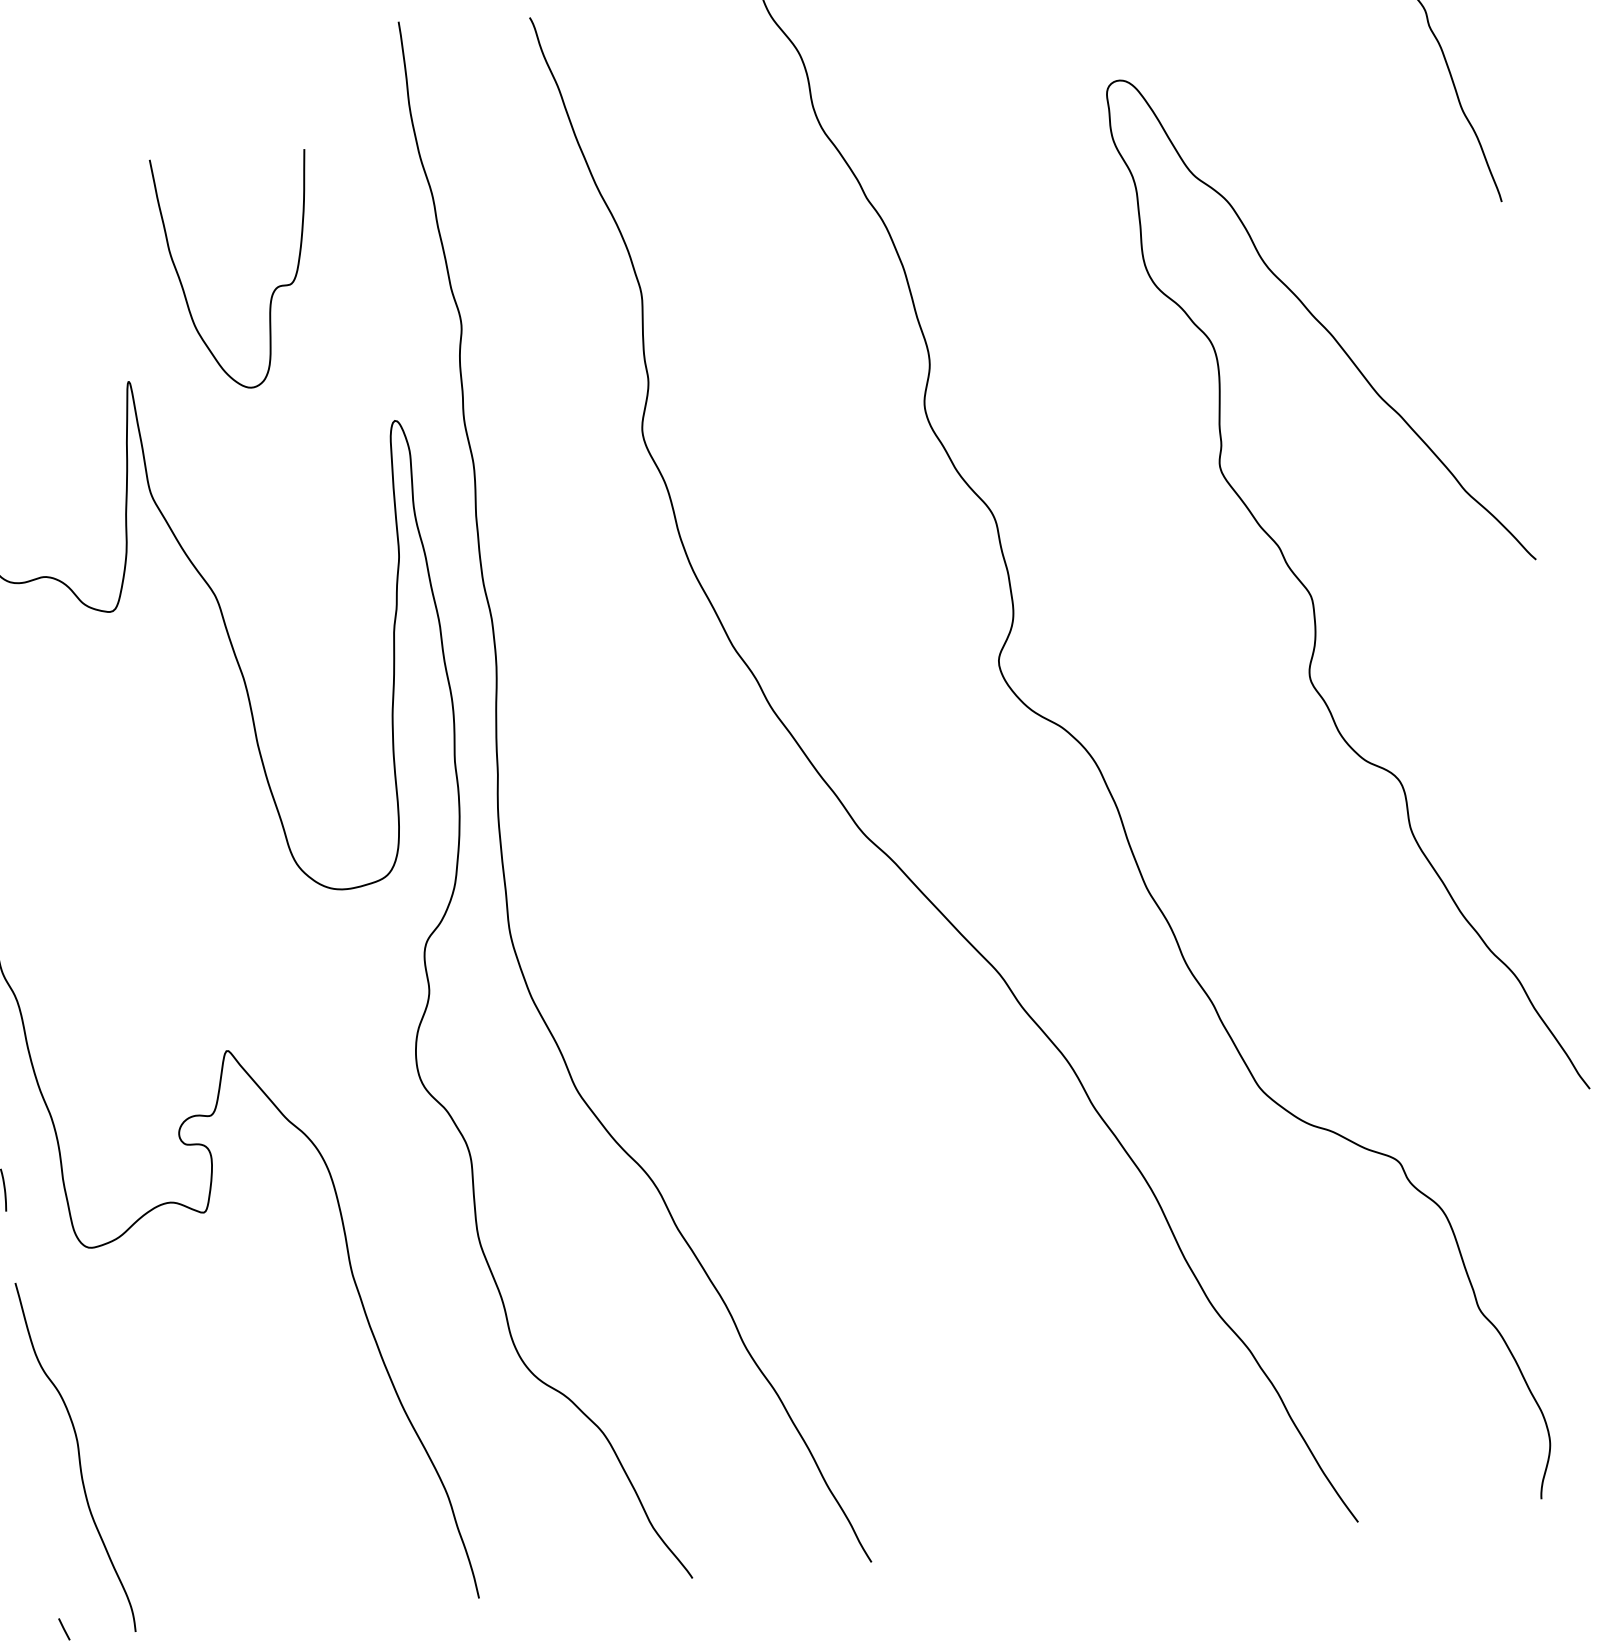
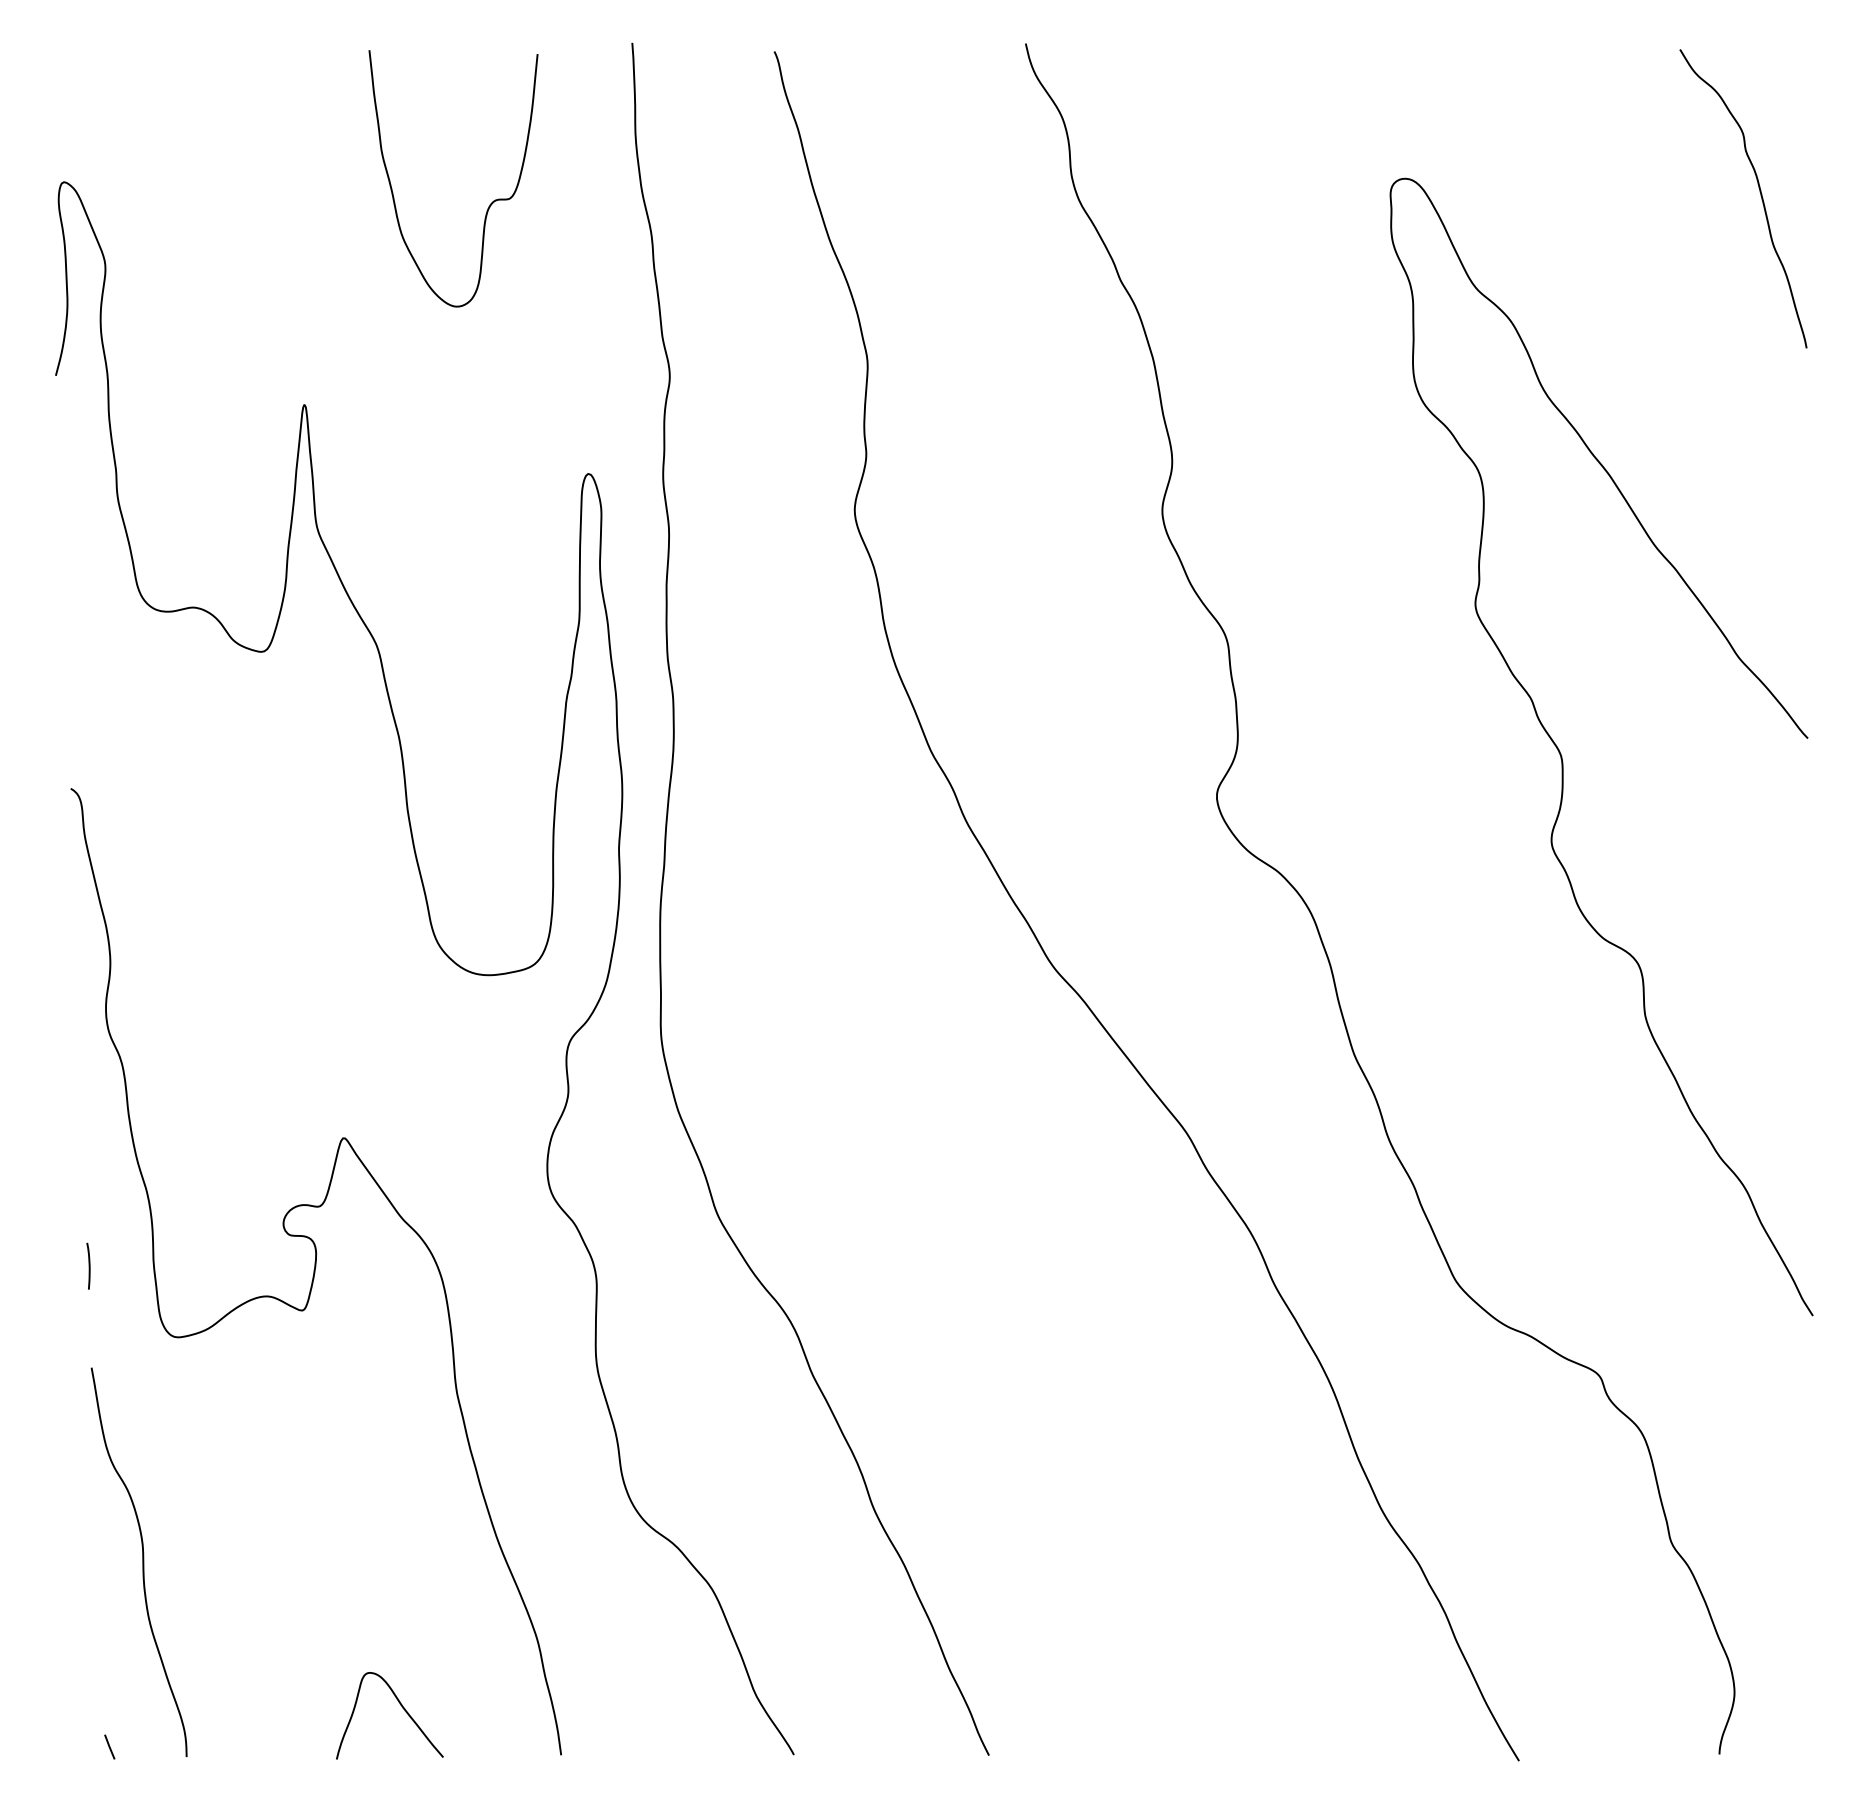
curve: (273, 290) -> (490, 203), moved
curve: (329, 1569) -> (402, 1708), added

